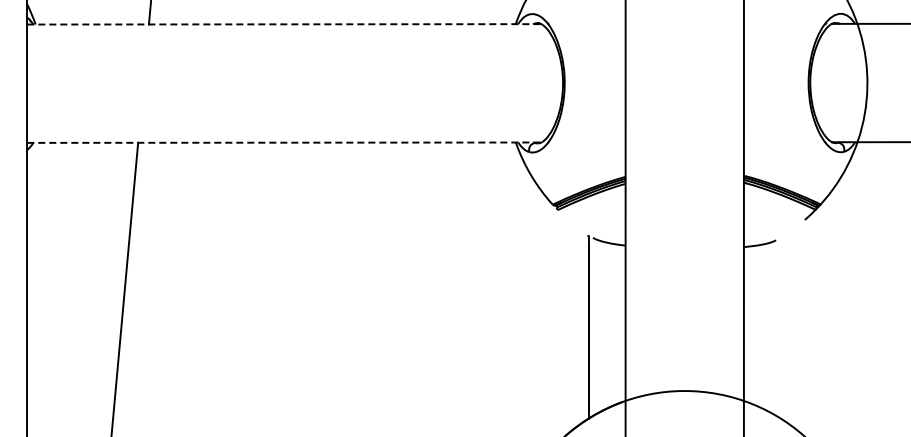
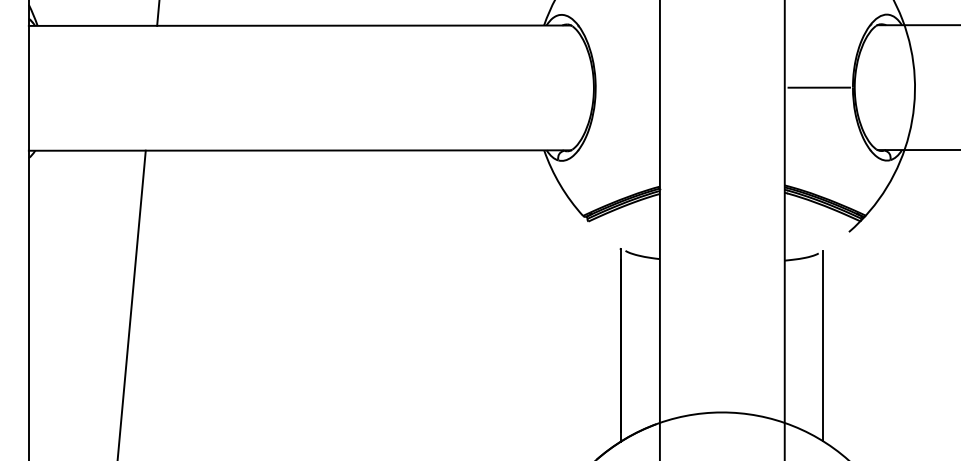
line: (284, 24) -> (300, 25), dashed -> solid
line: (776, 83) -> (819, 88), added
line: (284, 142) -> (300, 150), dashed -> solid
line: (780, 327) -> (823, 345), added

